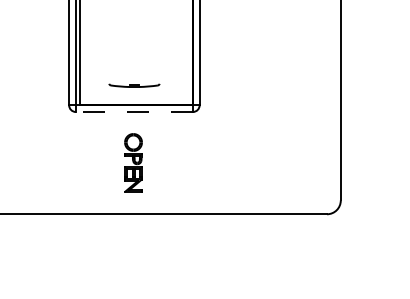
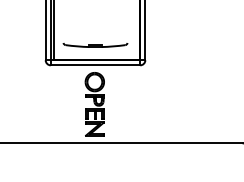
part: (134, 85) -> (95, 45), size x1.67
line: (134, 111) -> (95, 64), dashed -> solid
part: (133, 162) -> (94, 103), size x1.43

